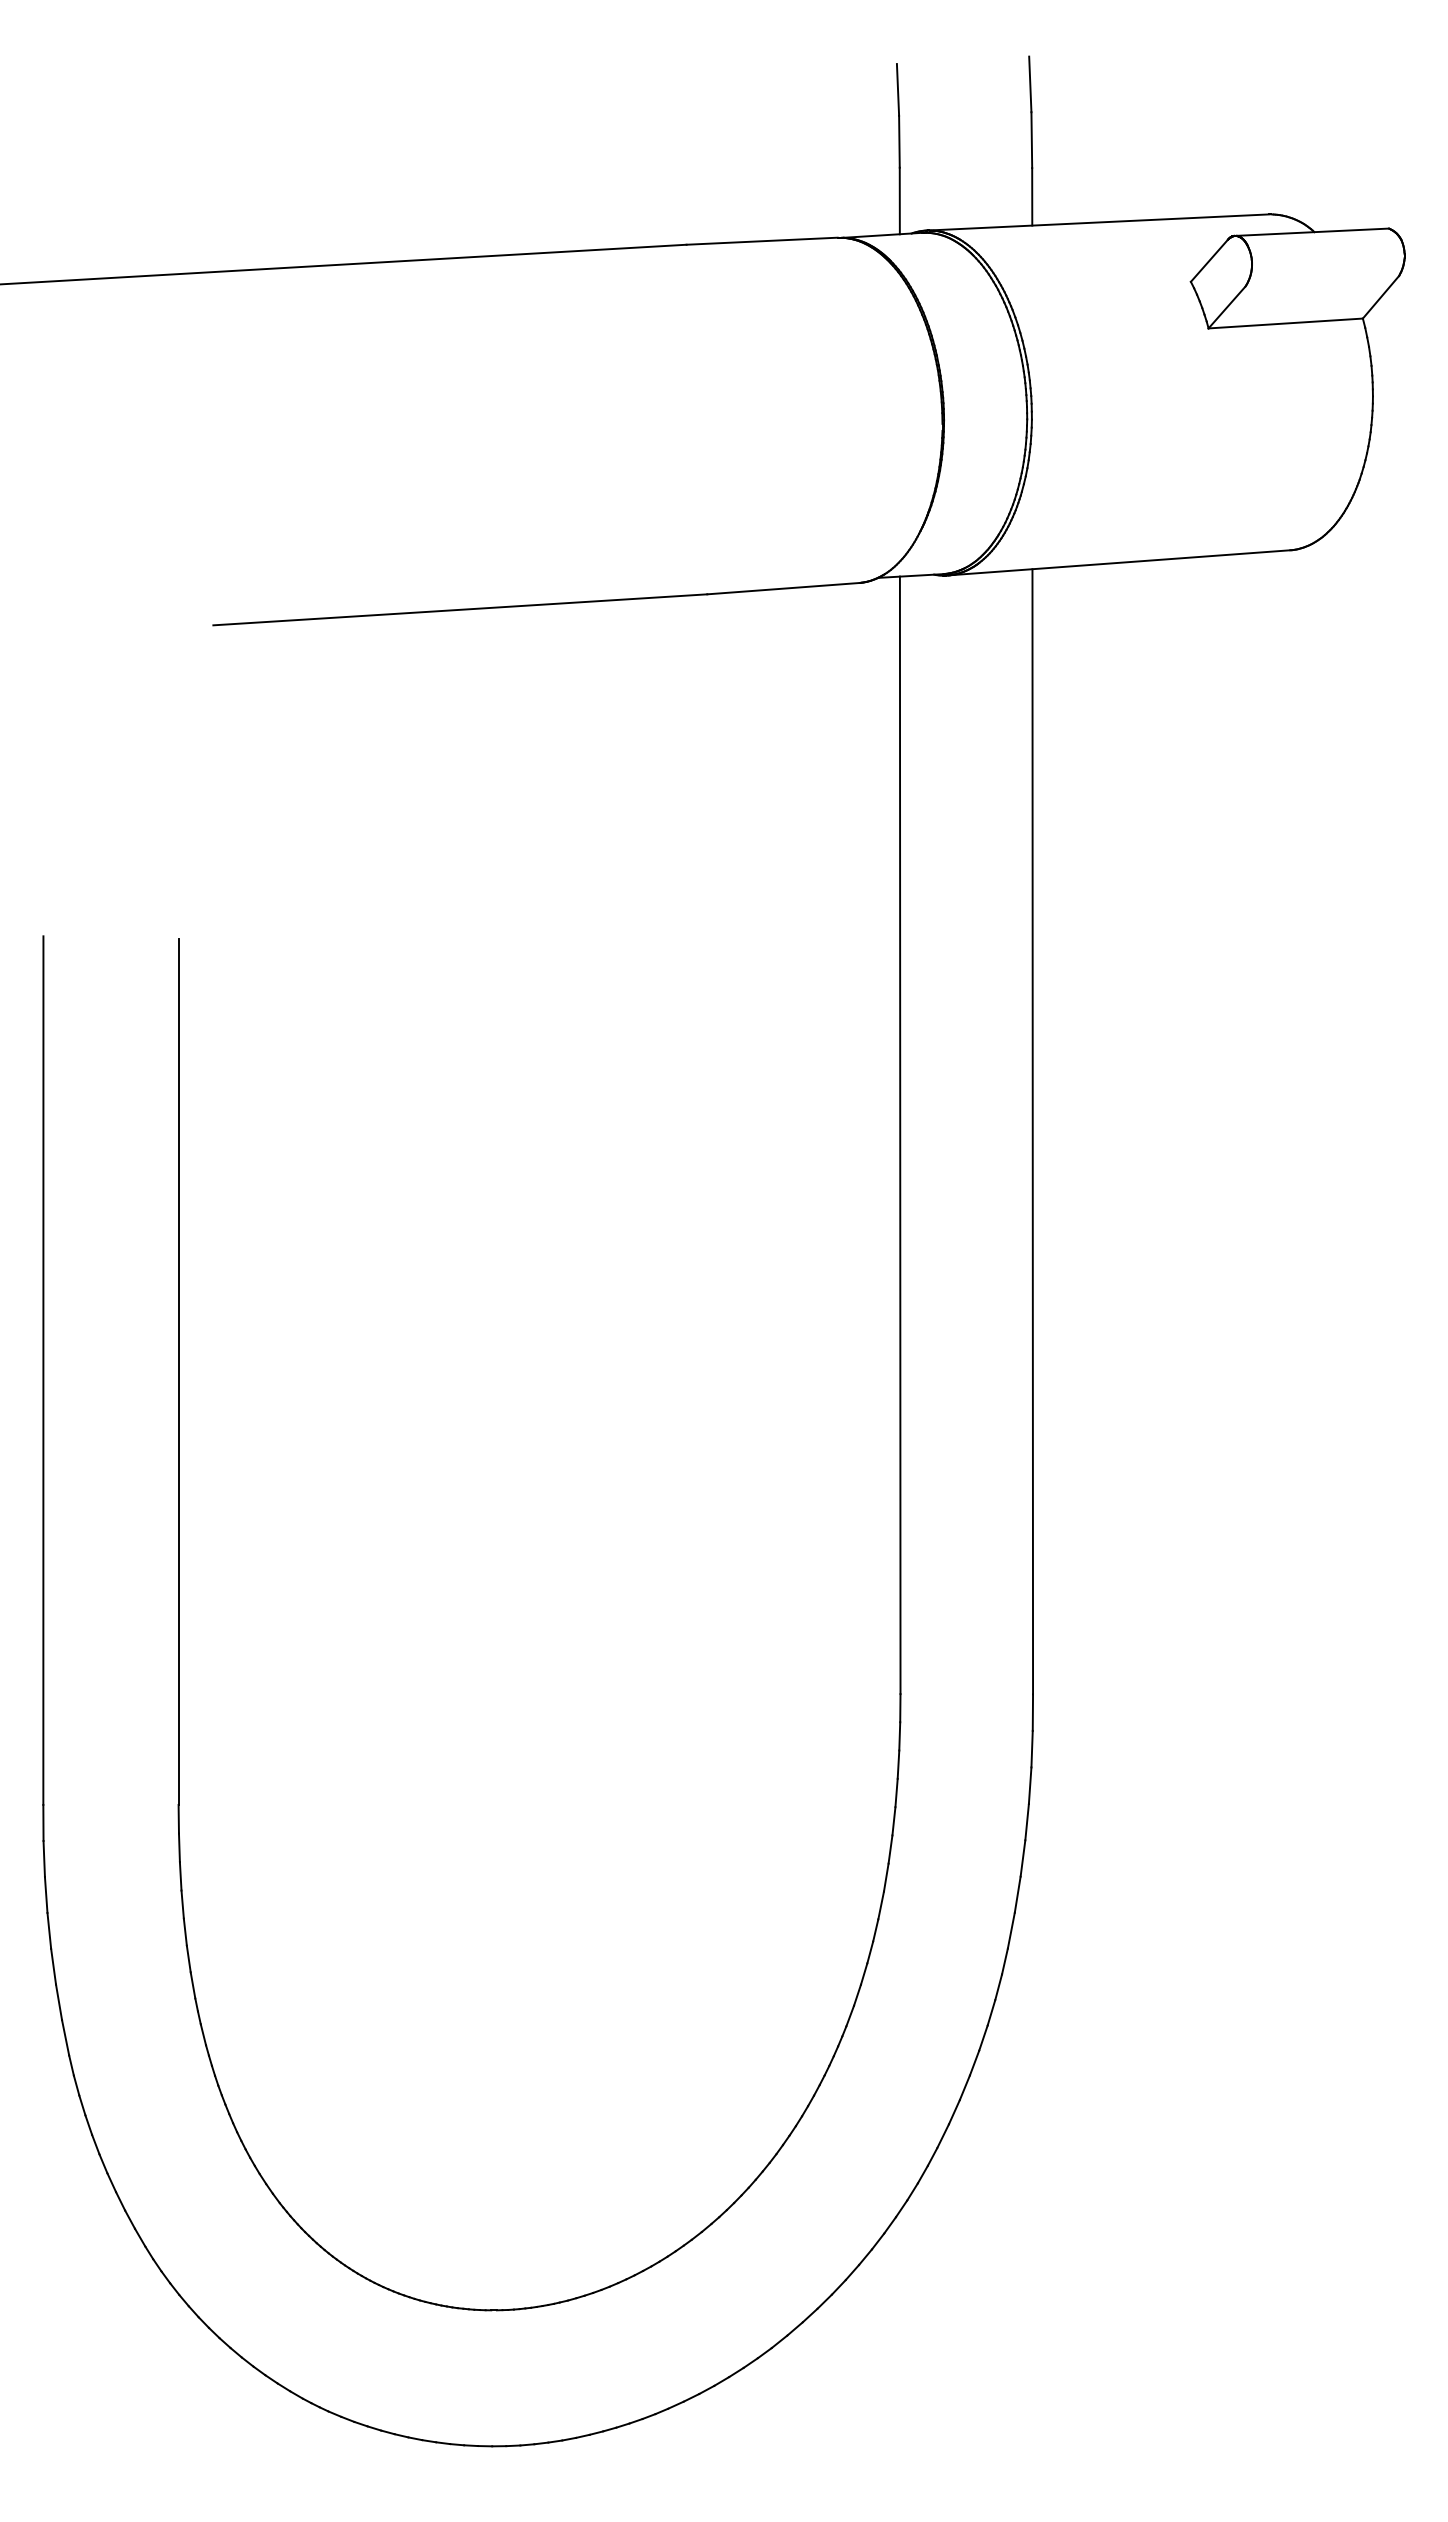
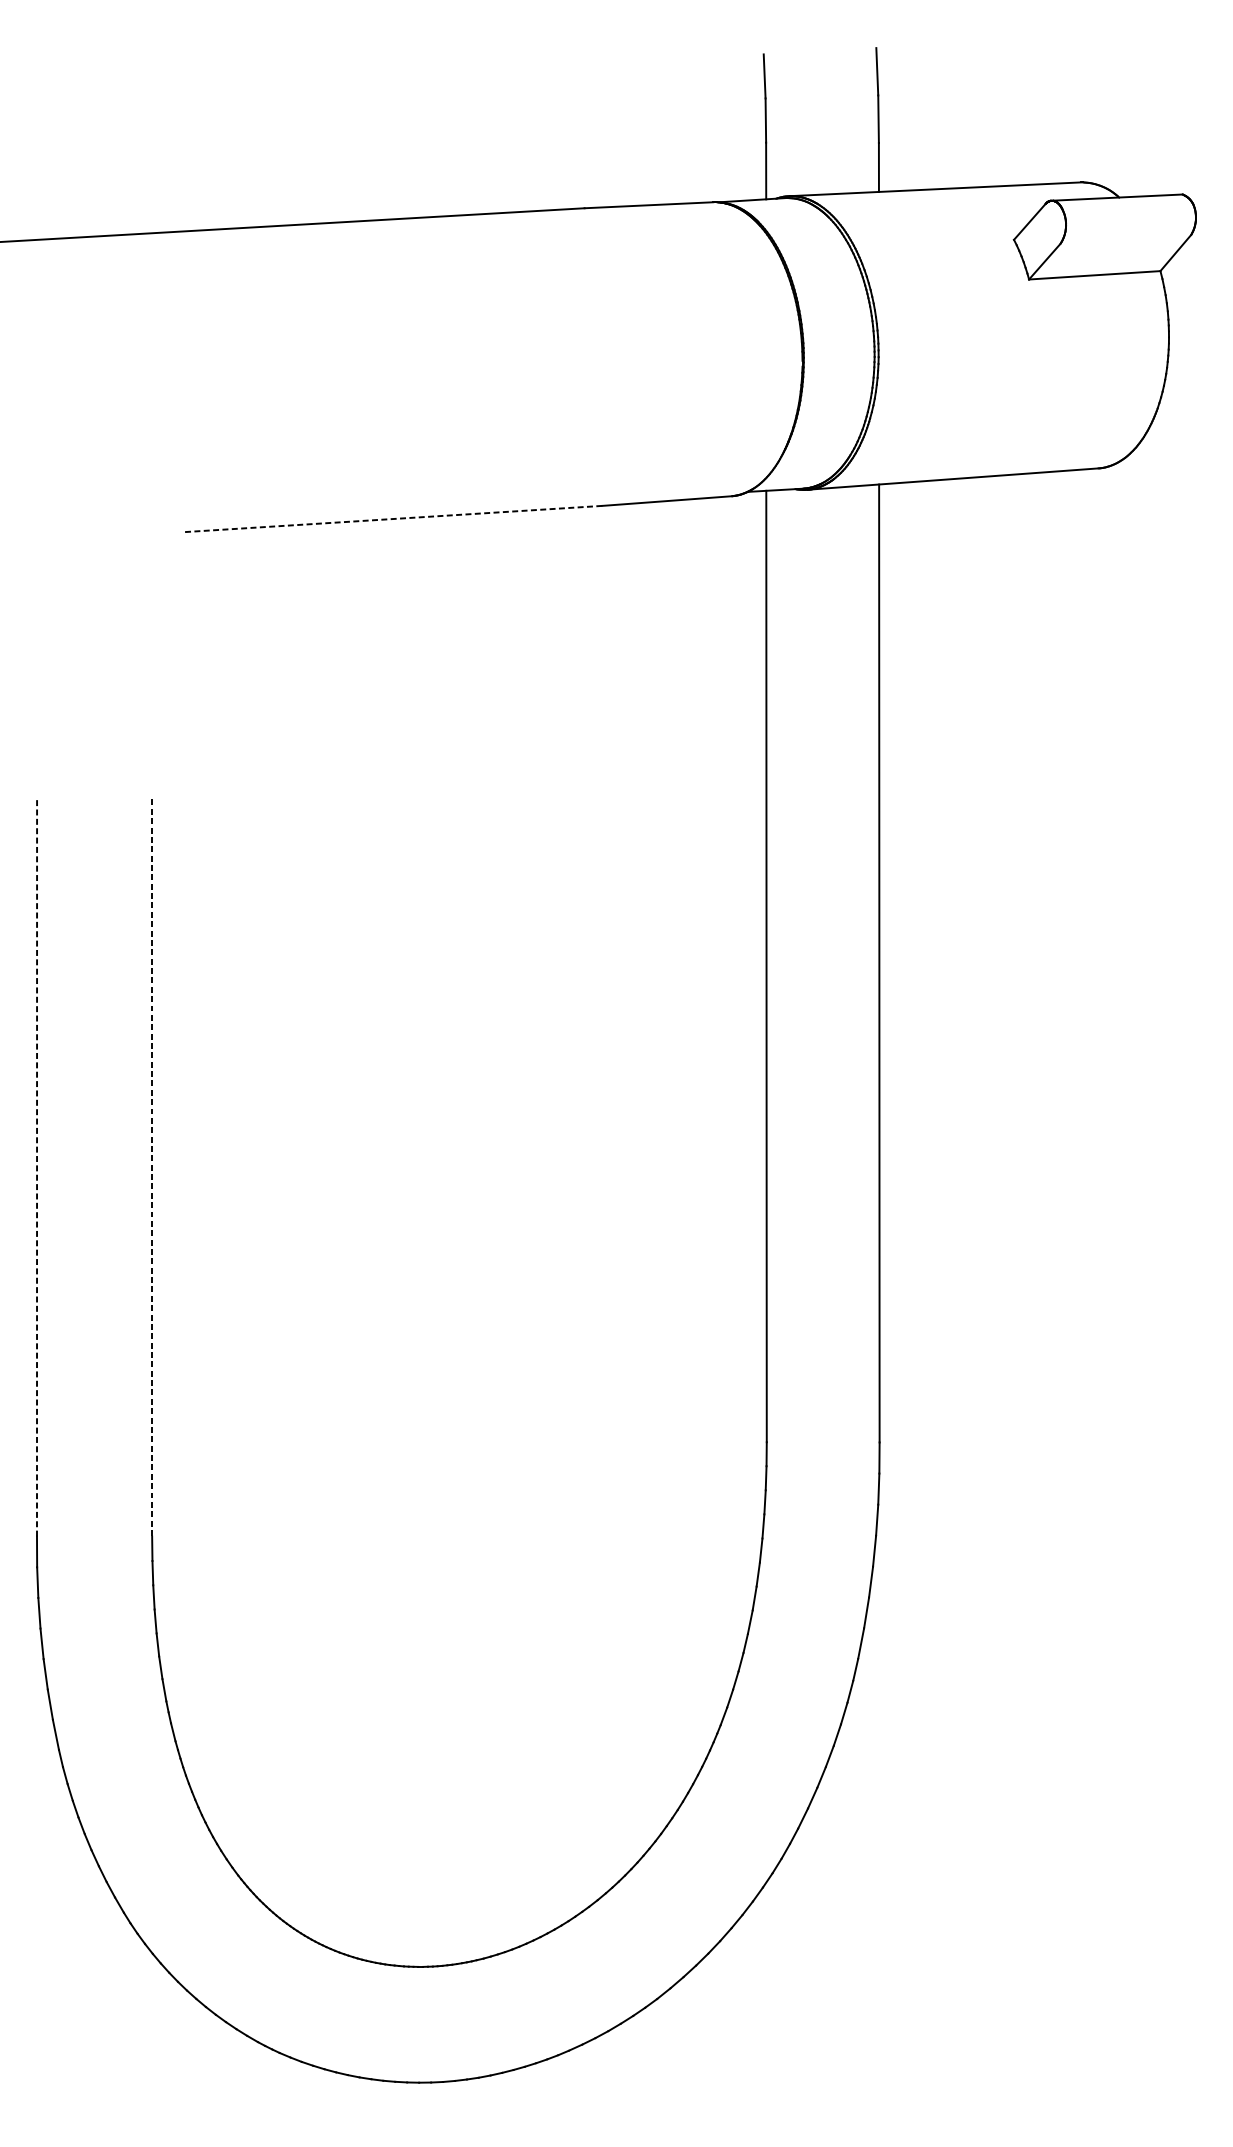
line: (459, 609) -> (391, 518), solid -> dashed
line: (43, 1370) -> (37, 1166), solid -> dashed
line: (178, 1372) -> (152, 1168), solid -> dashed

